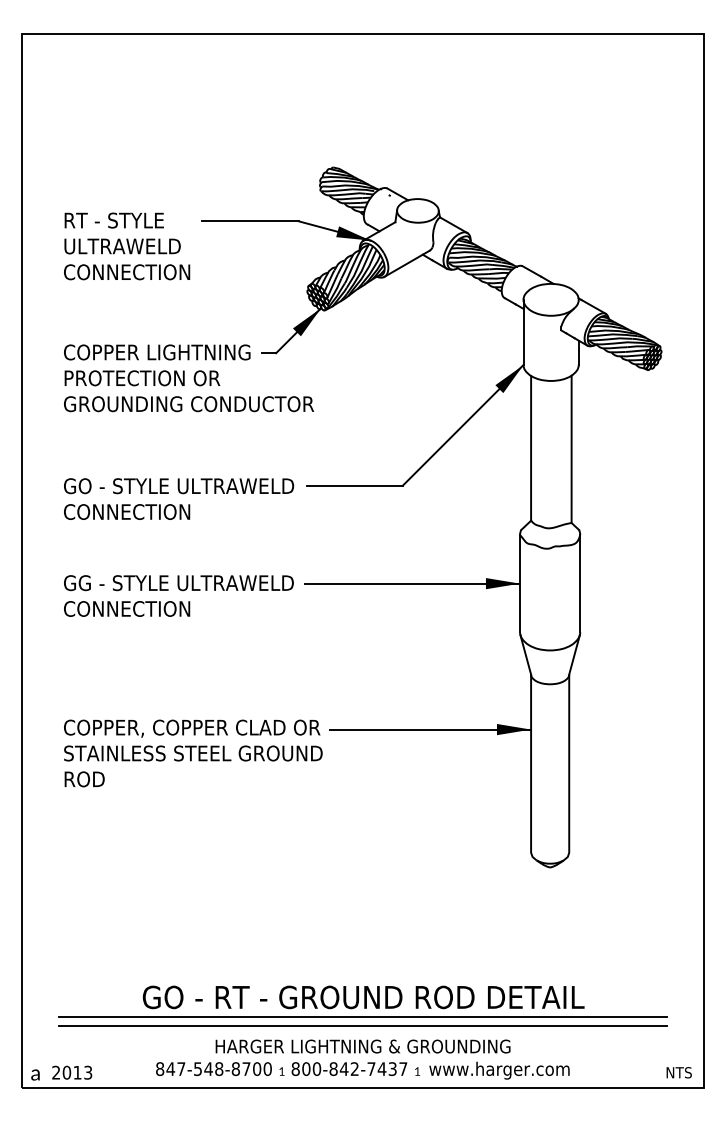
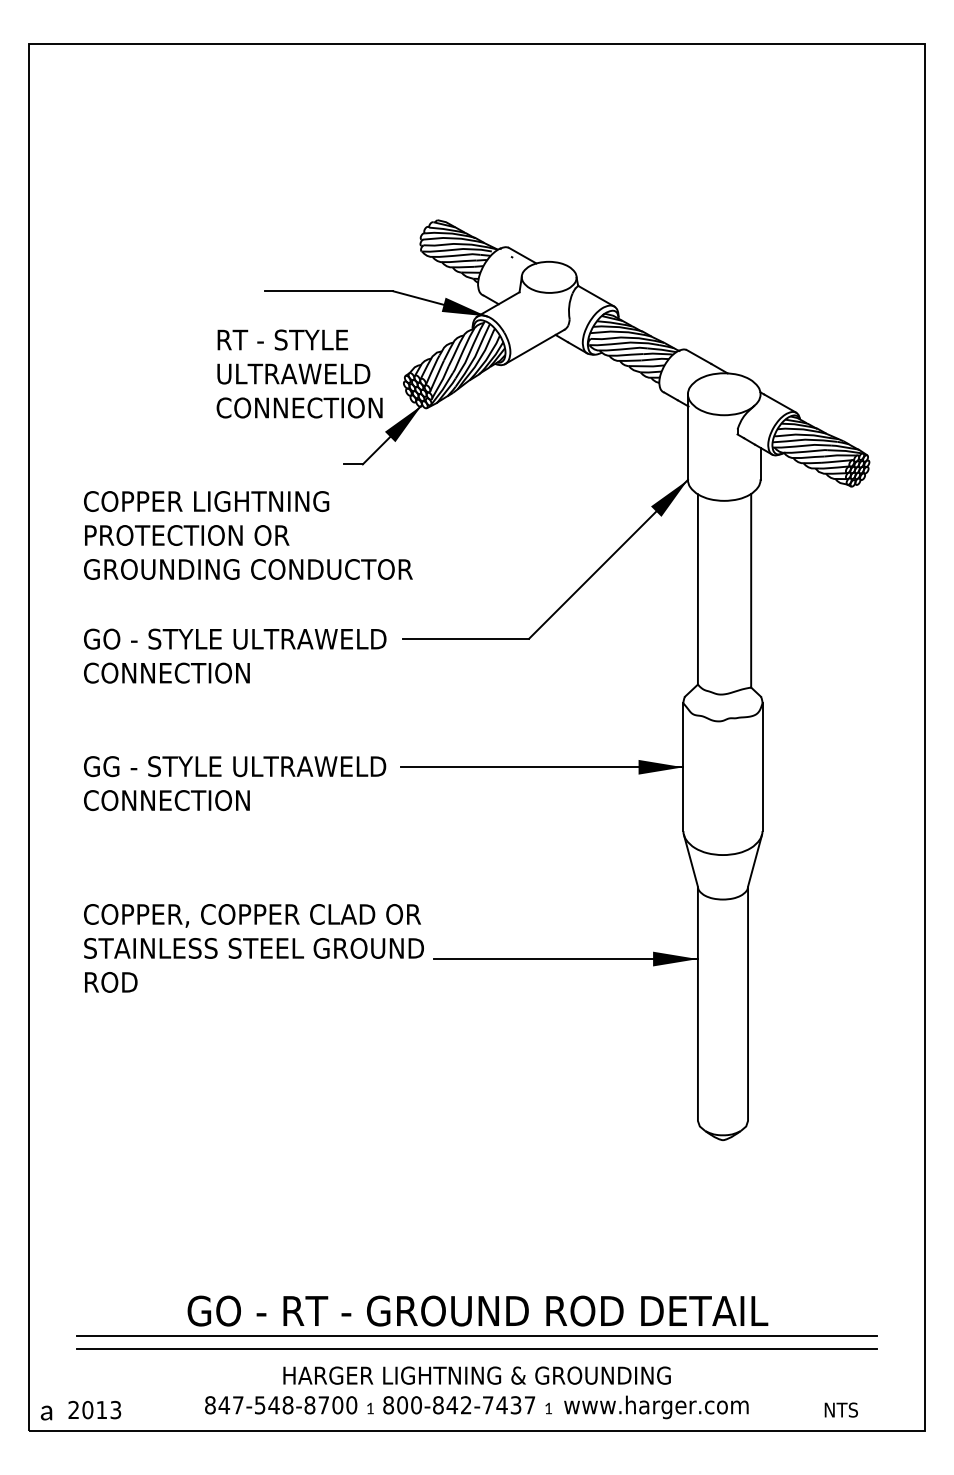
text: (127, 246) -> (300, 374), moved
text: (189, 378) -> (248, 535), moved
text: (193, 753) -> (254, 948), moved
text: (678, 1072) -> (840, 1409), moved

